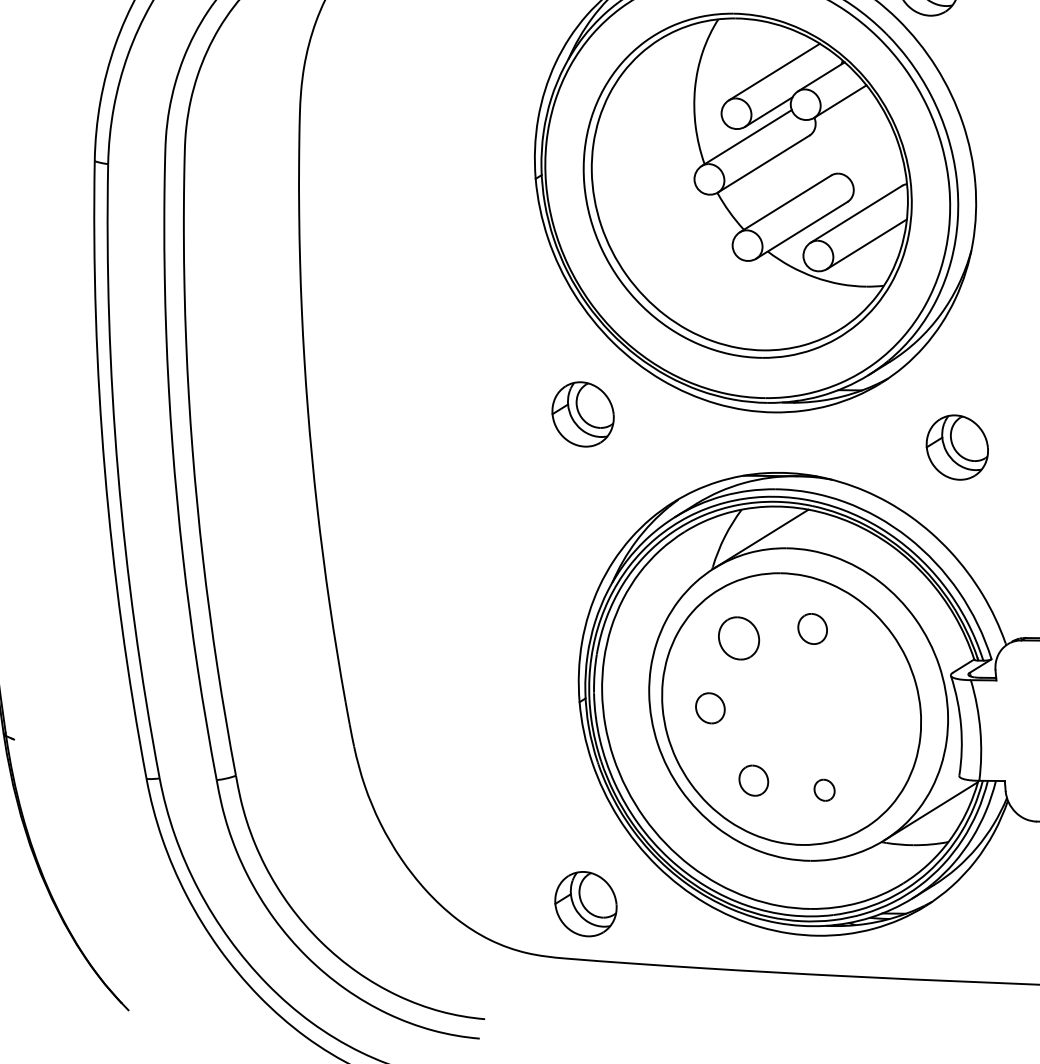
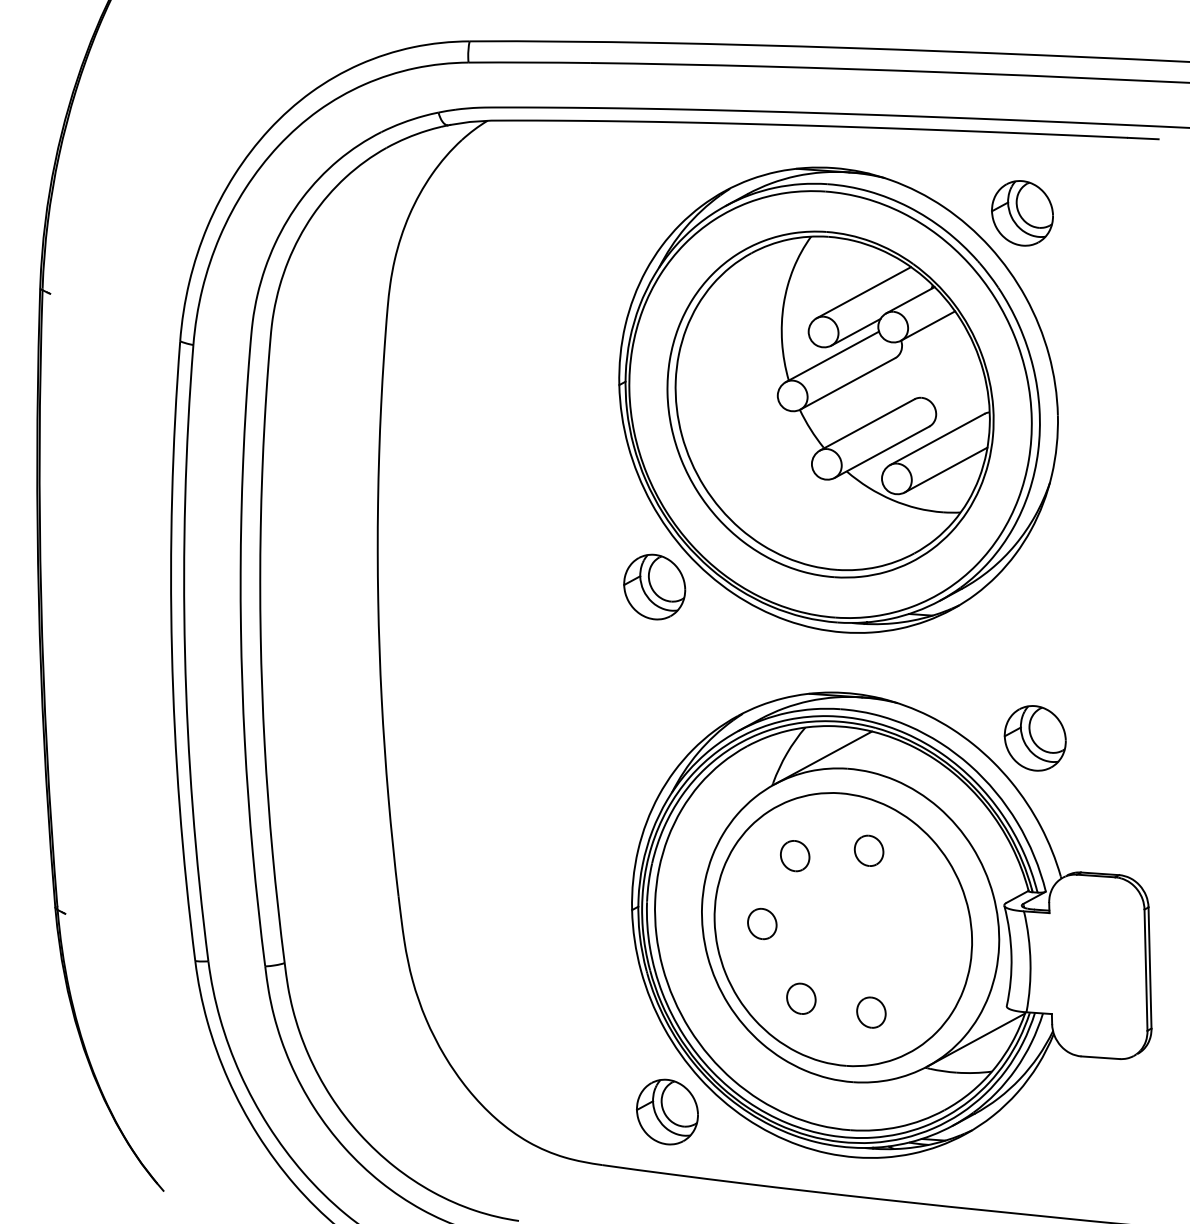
part: (582, 413) -> (654, 586), moved
part: (956, 447) -> (1034, 738), moved
part: (739, 638) -> (795, 856), size x0.71
part: (824, 790) -> (871, 1012), size x1.43
part: (585, 903) -> (667, 1111), moved

